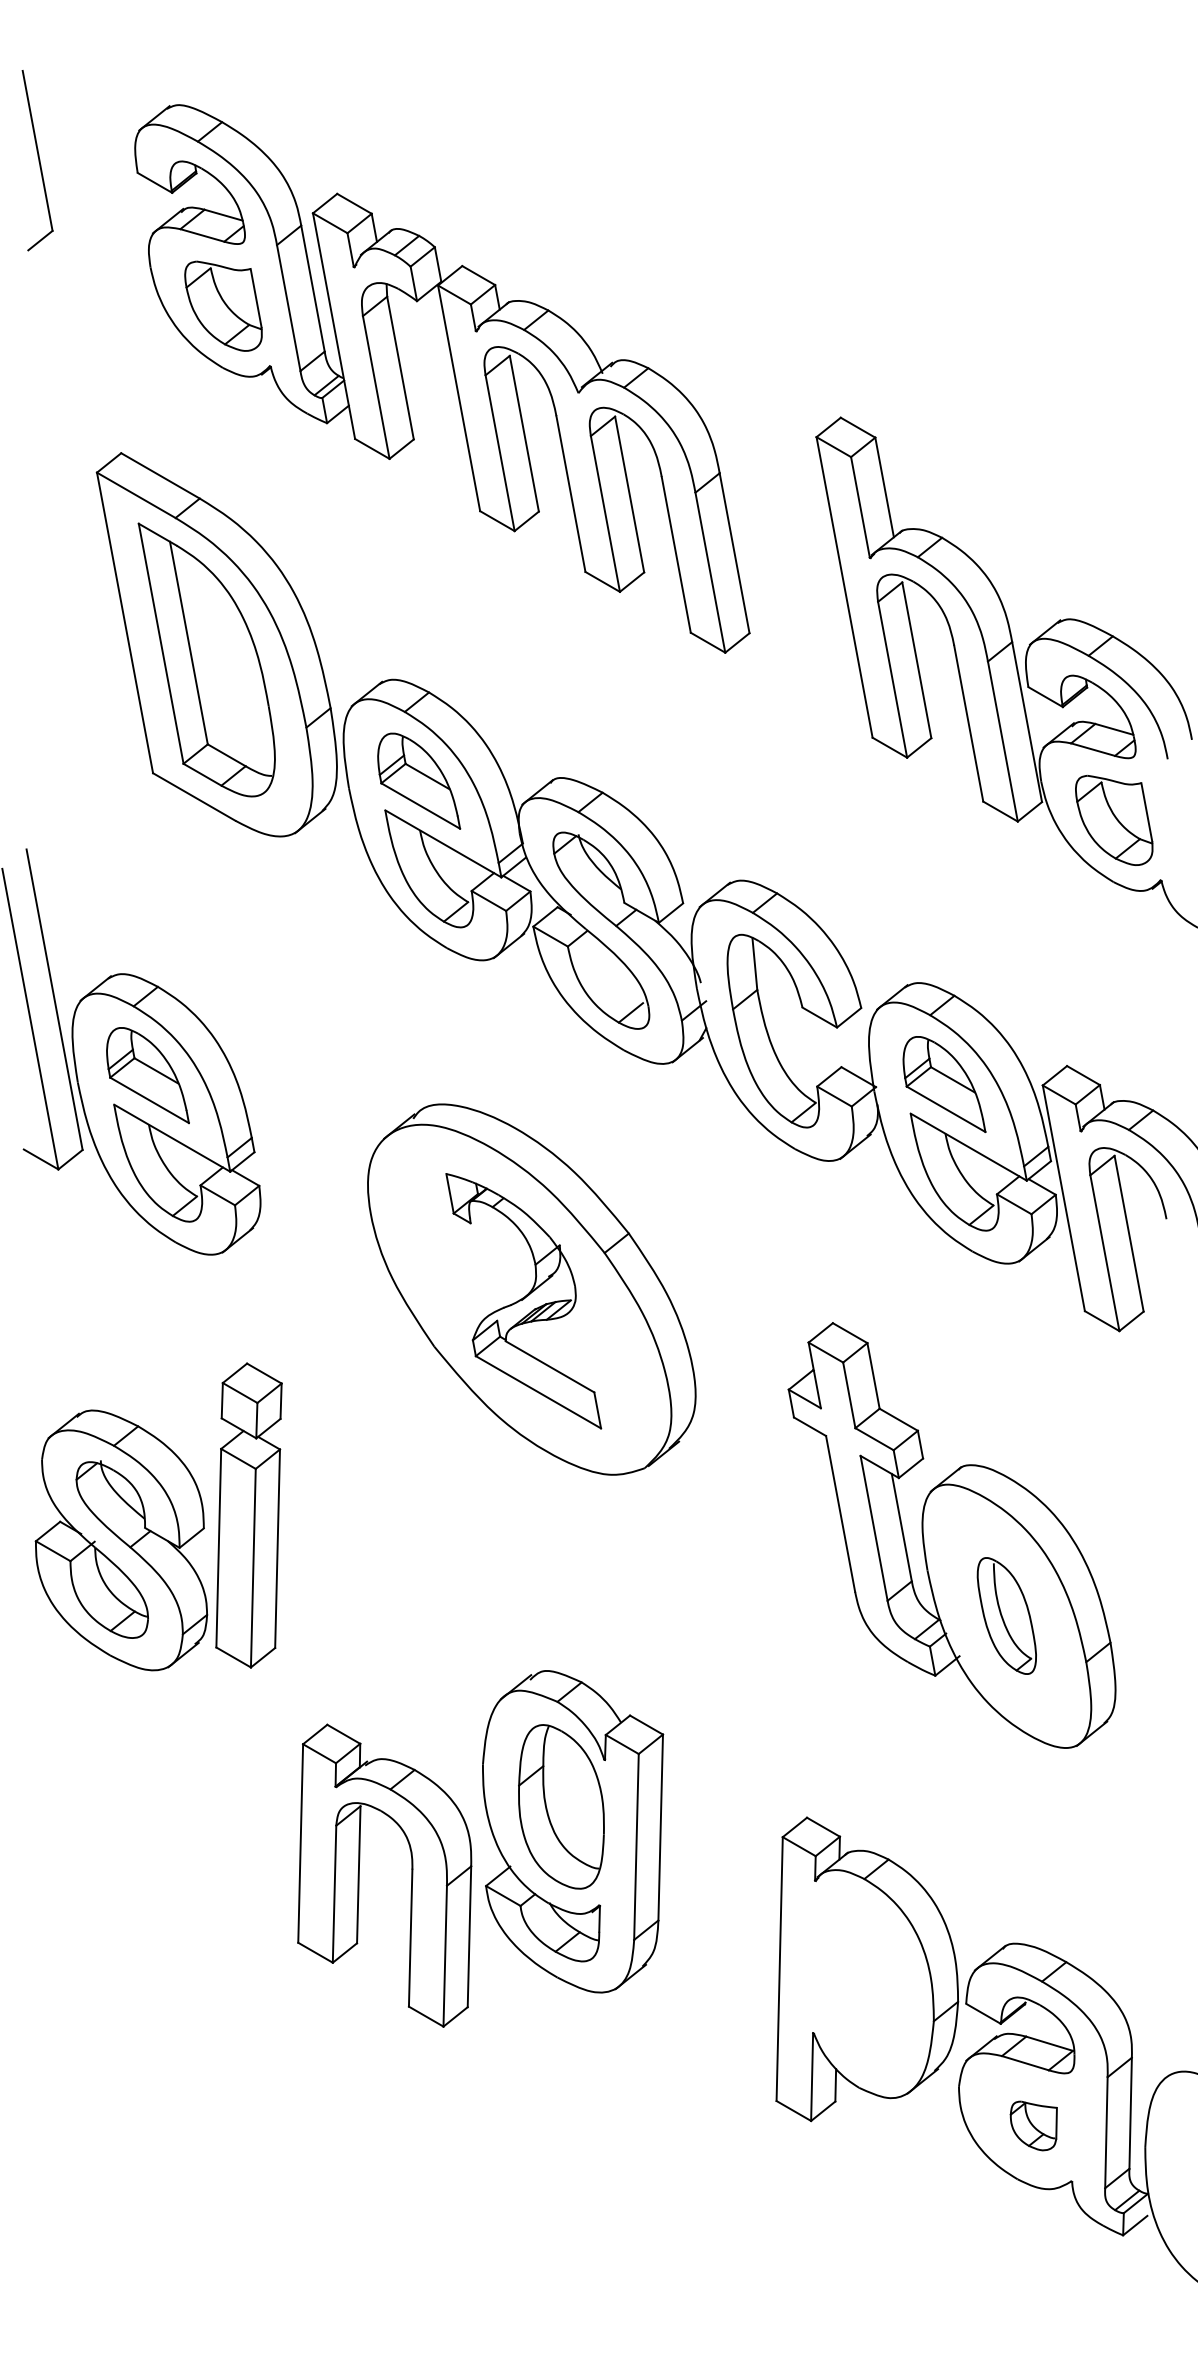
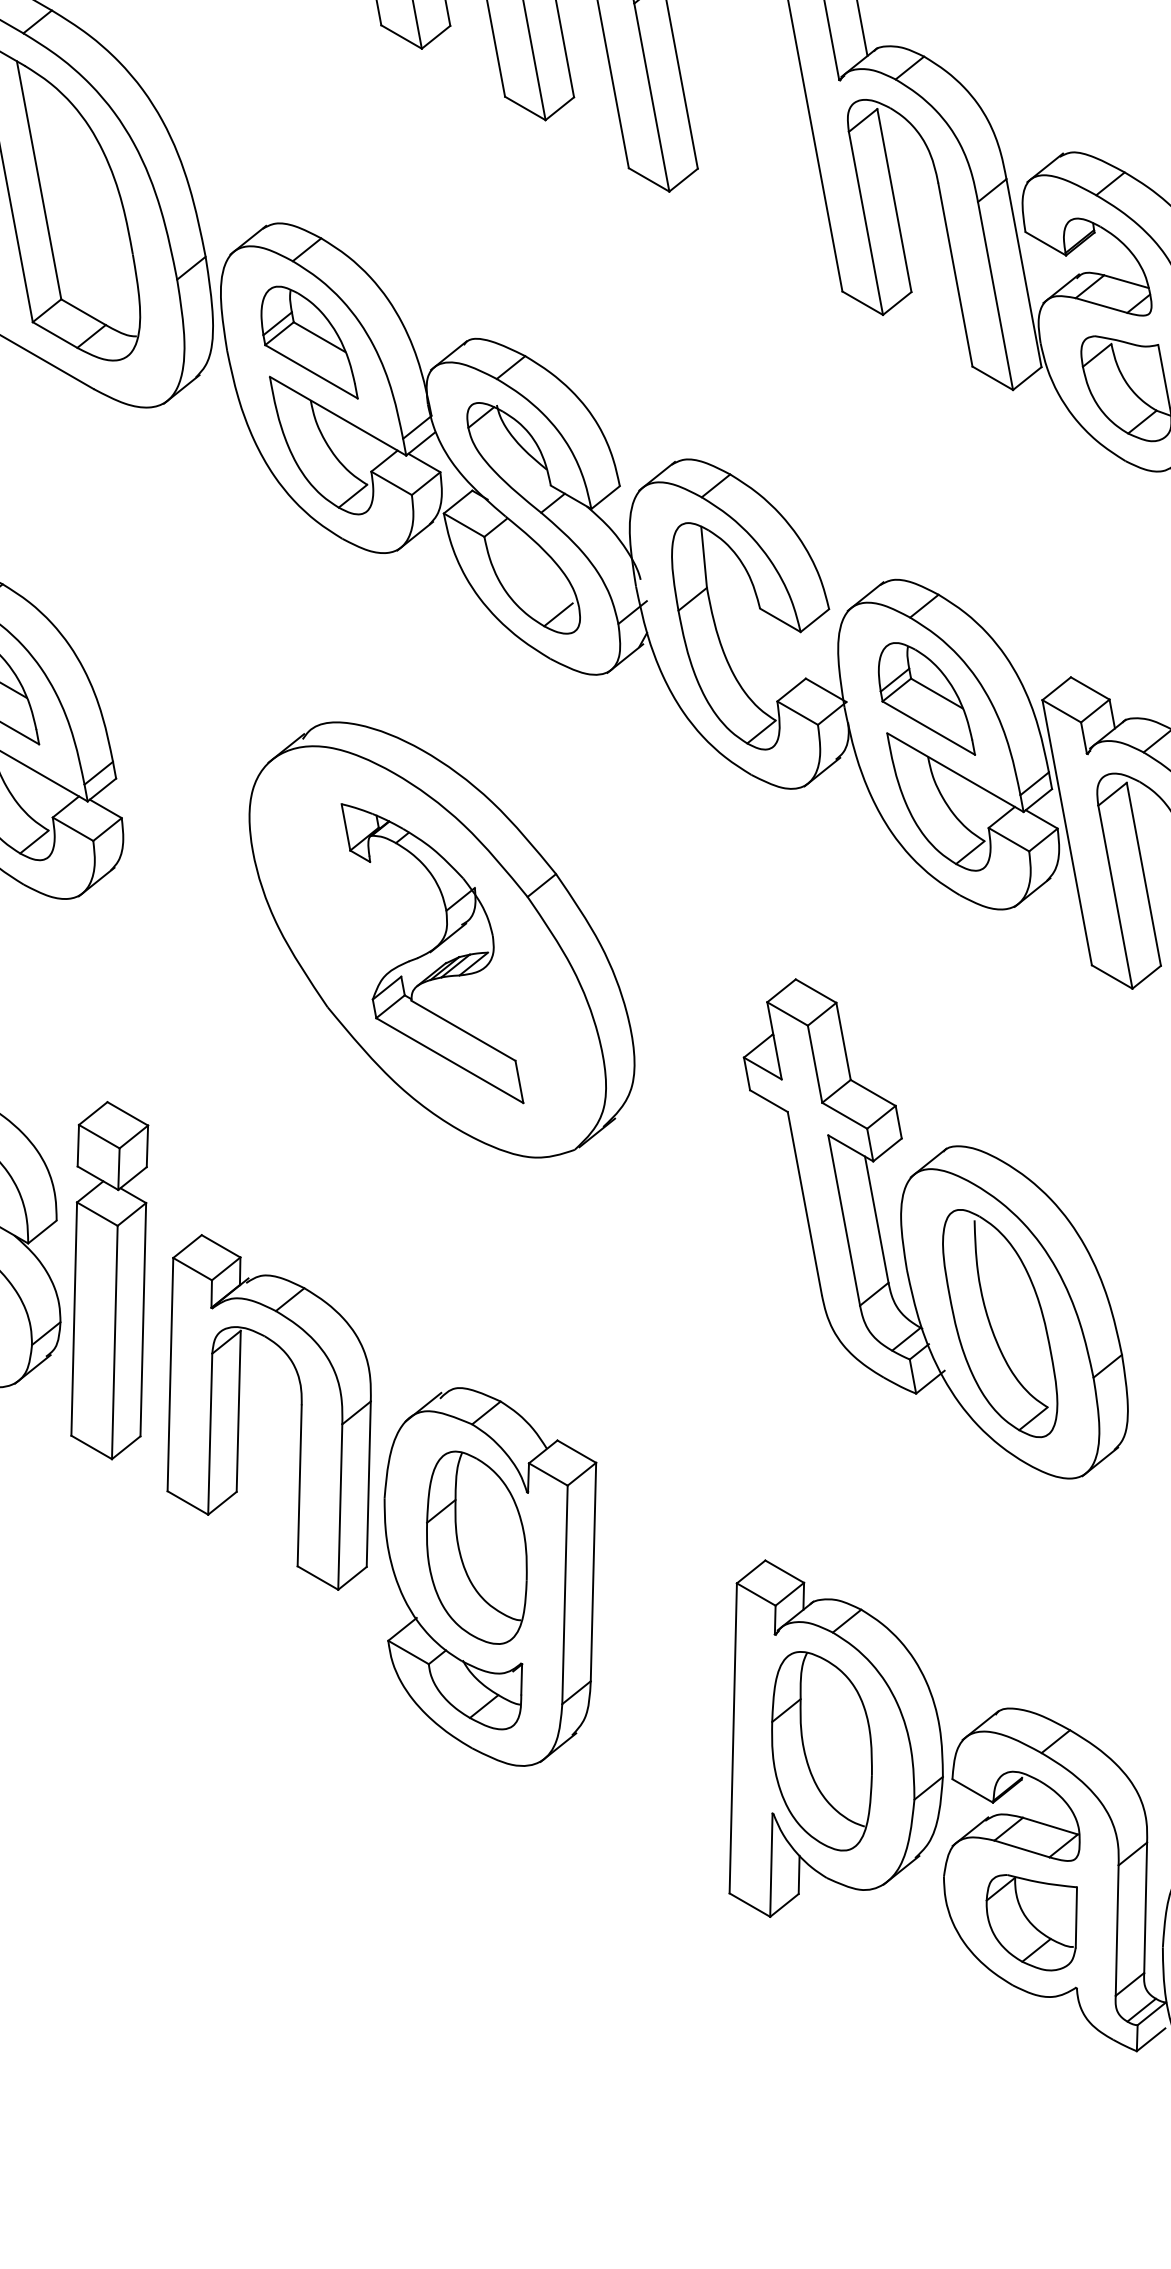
part: (248, 1515) -> (109, 1280), moved
part: (1006, 1615) -> (999, 1322), size x1.67
part: (359, 1875) -> (239, 1412), moved
part: (854, 1979) -> (821, 1750), added
part: (1033, 2125) -> (1031, 1922), size x1.67

